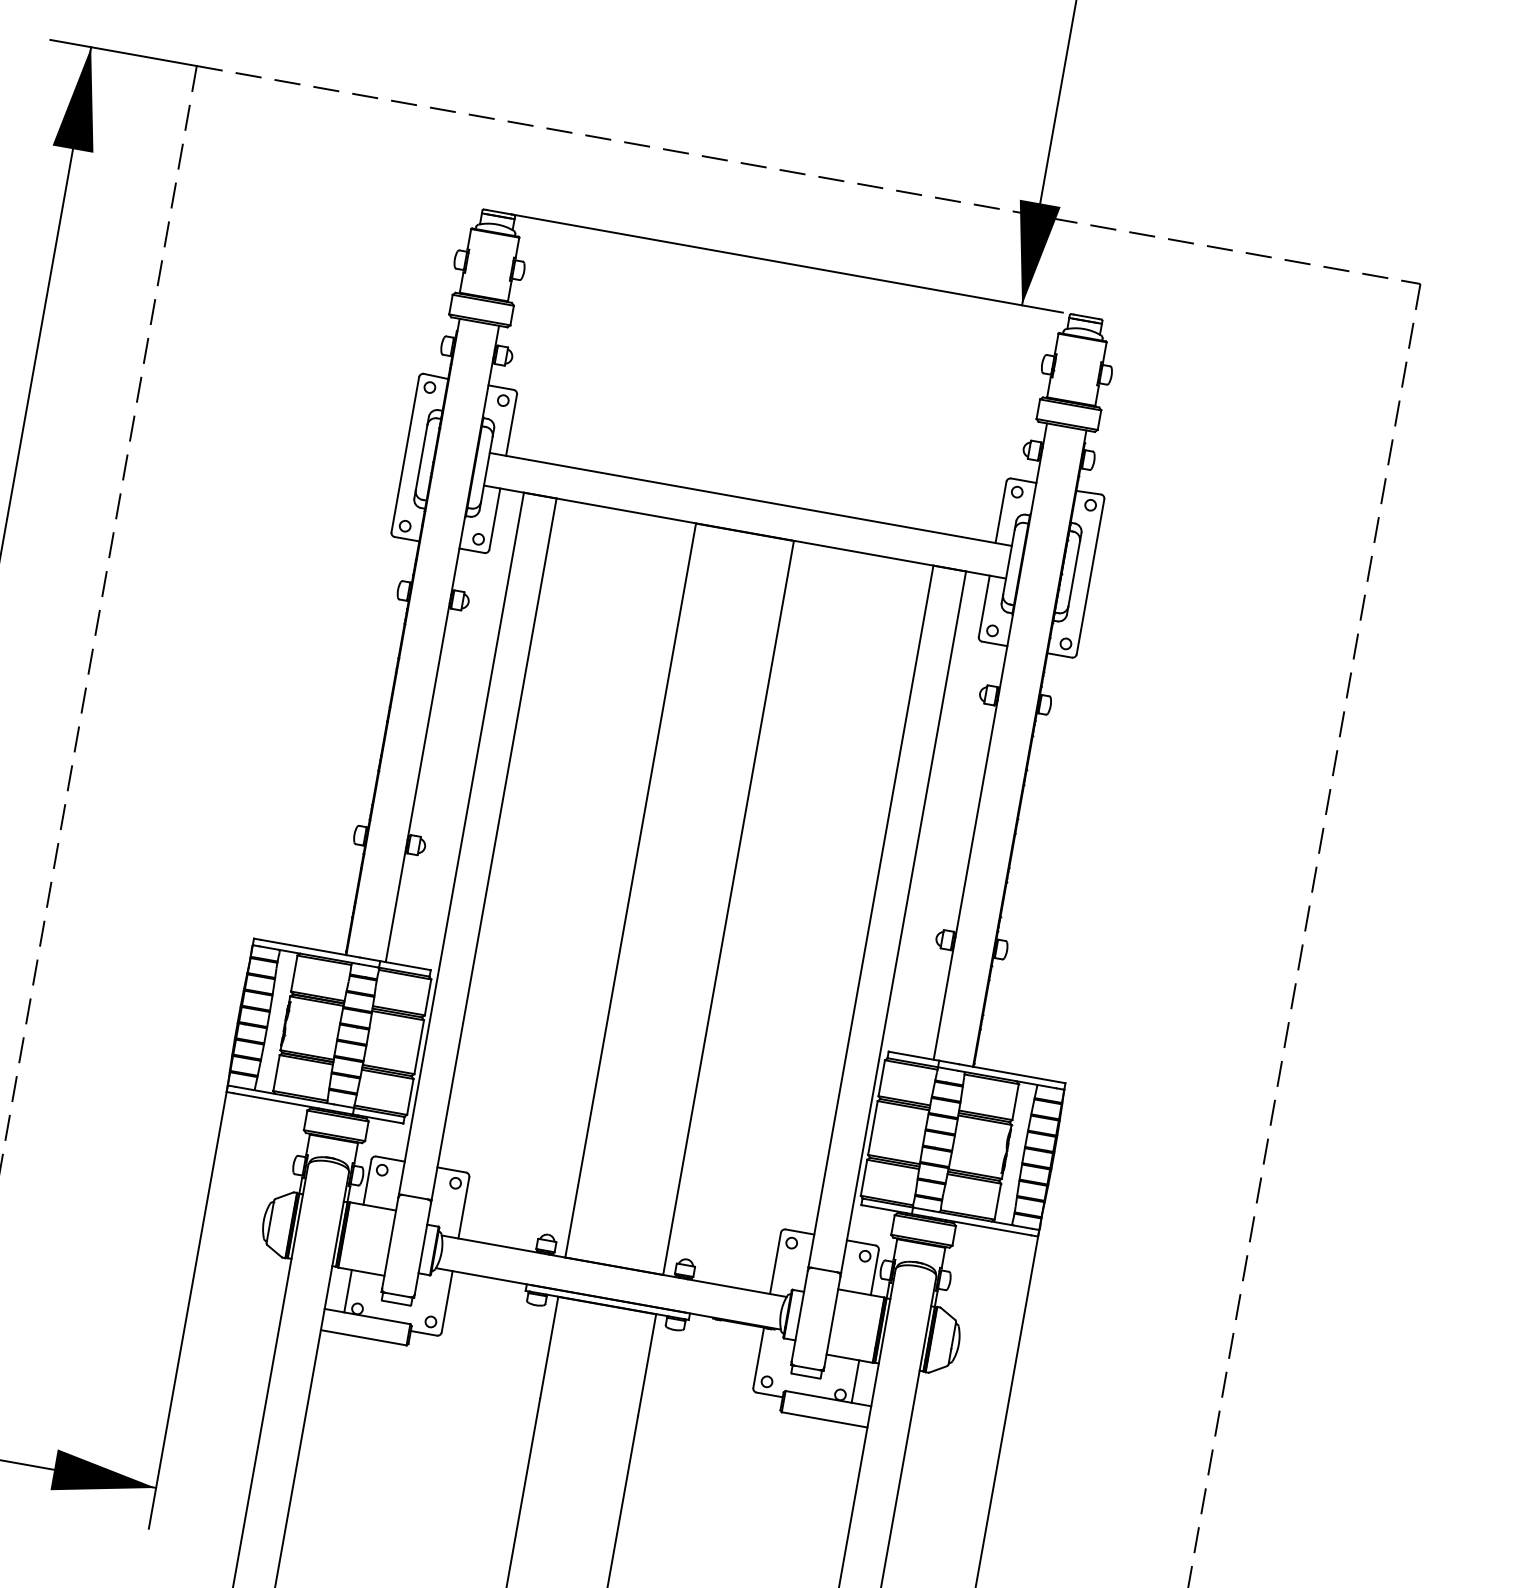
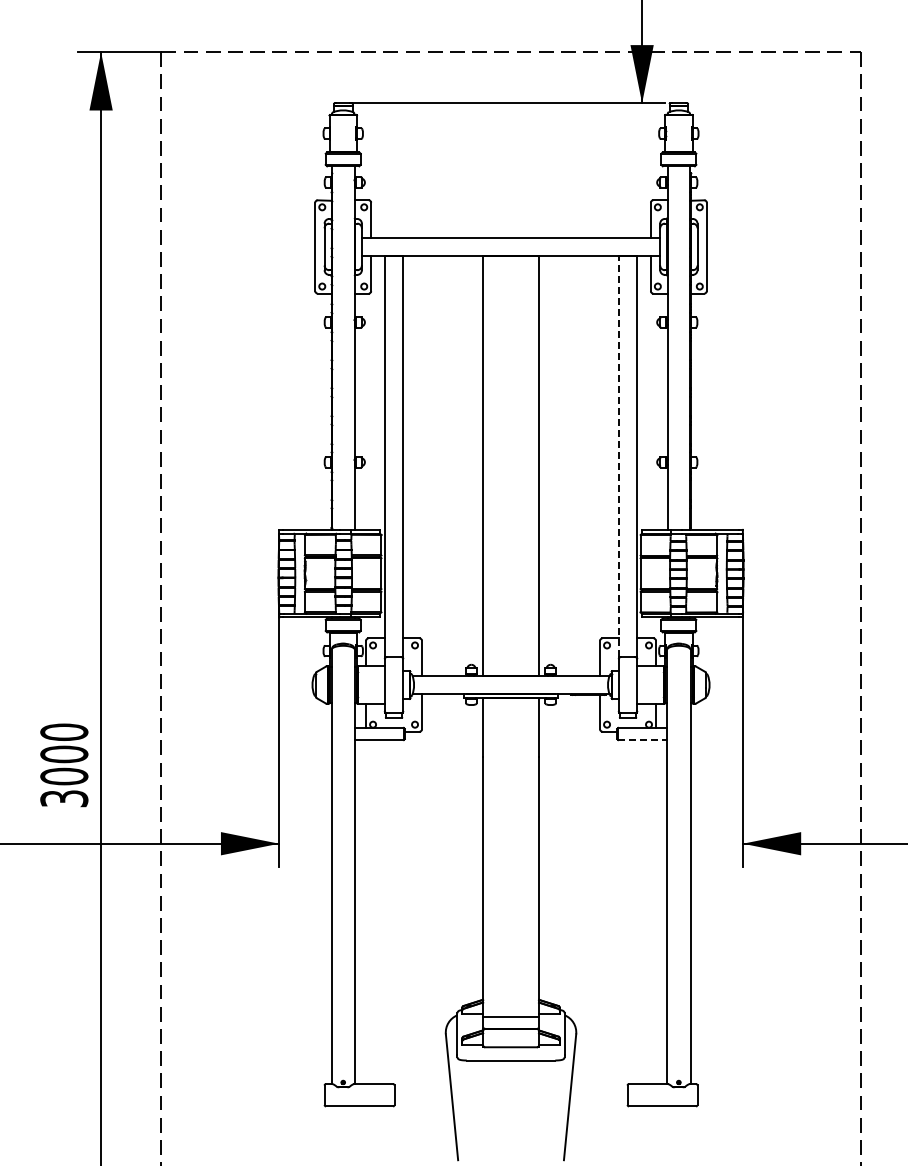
line: (870, 916) -> (618, 456), solid -> dashed
line: (825, 1420) -> (643, 740), solid -> dashed

